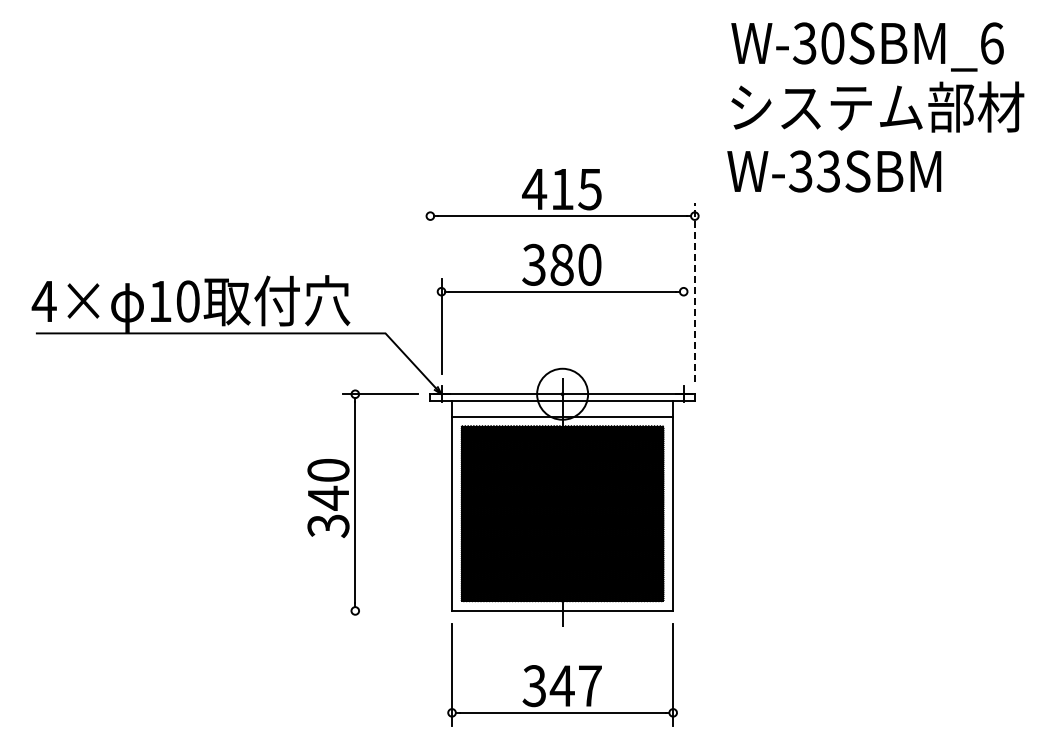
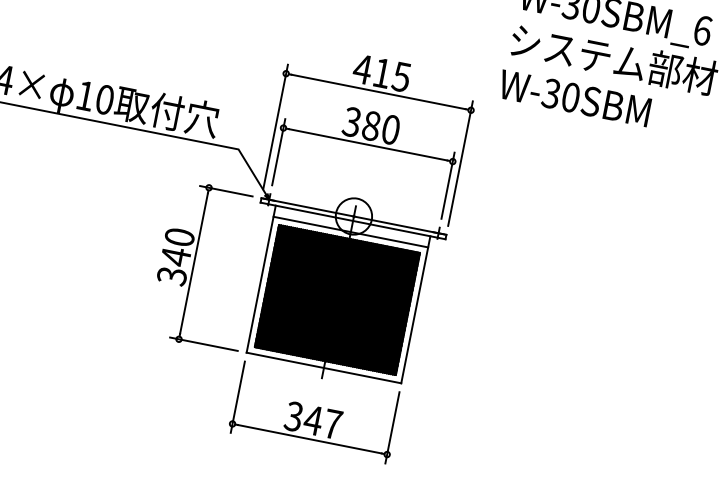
text: (828, 171) -> (570, 97), W-33SBM -> W-30SBM
line: (694, 291) -> (460, 162), dashed -> solid
line: (430, 292) -> (275, 127), added
line: (683, 325) -> (447, 185), added
line: (390, 610) -> (203, 343), added

